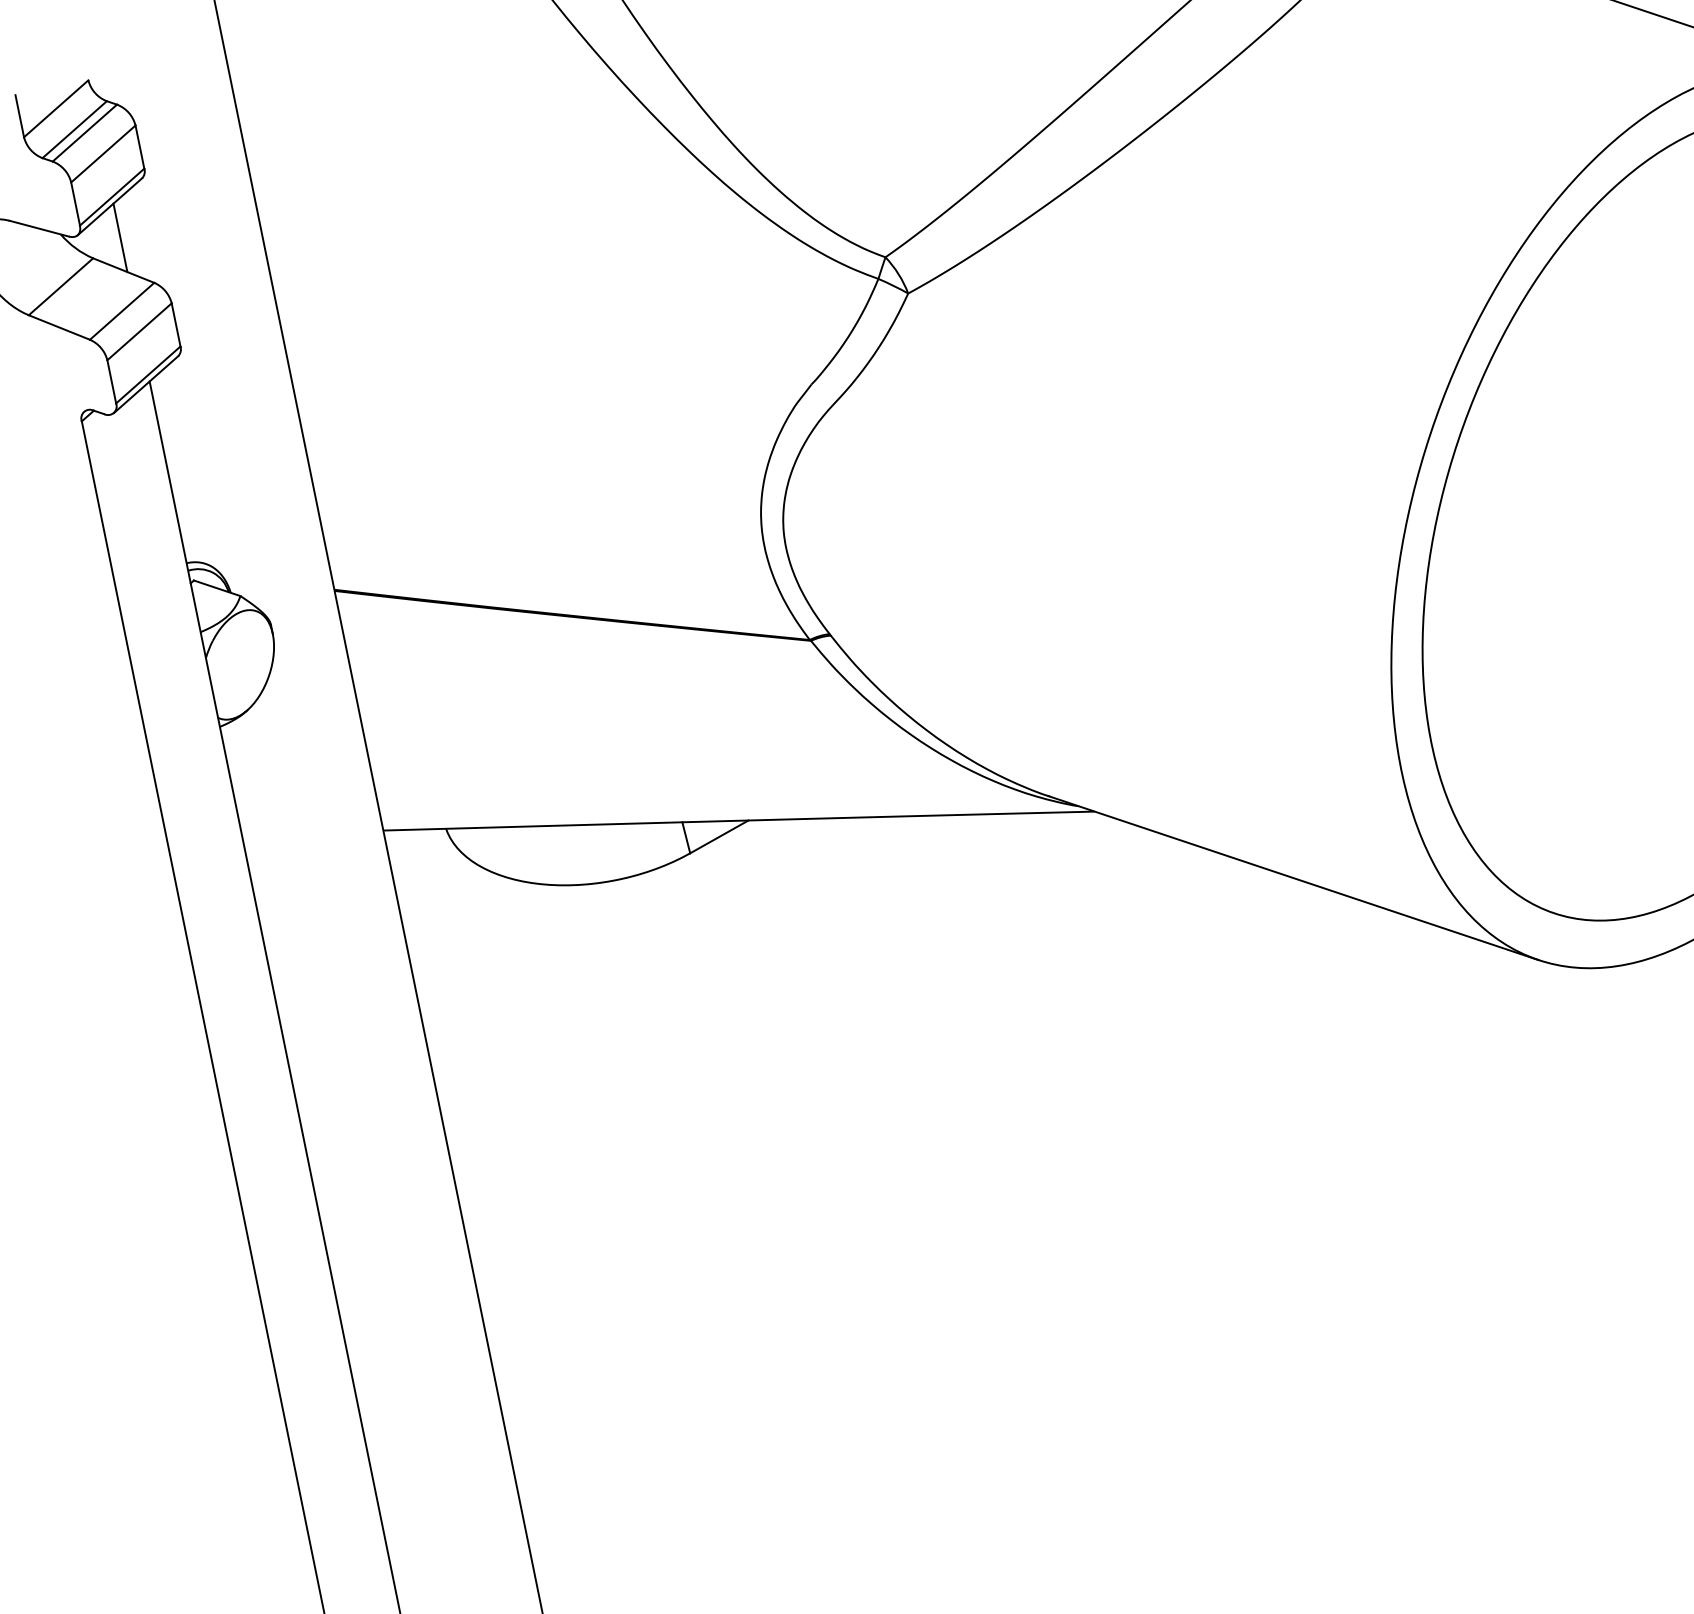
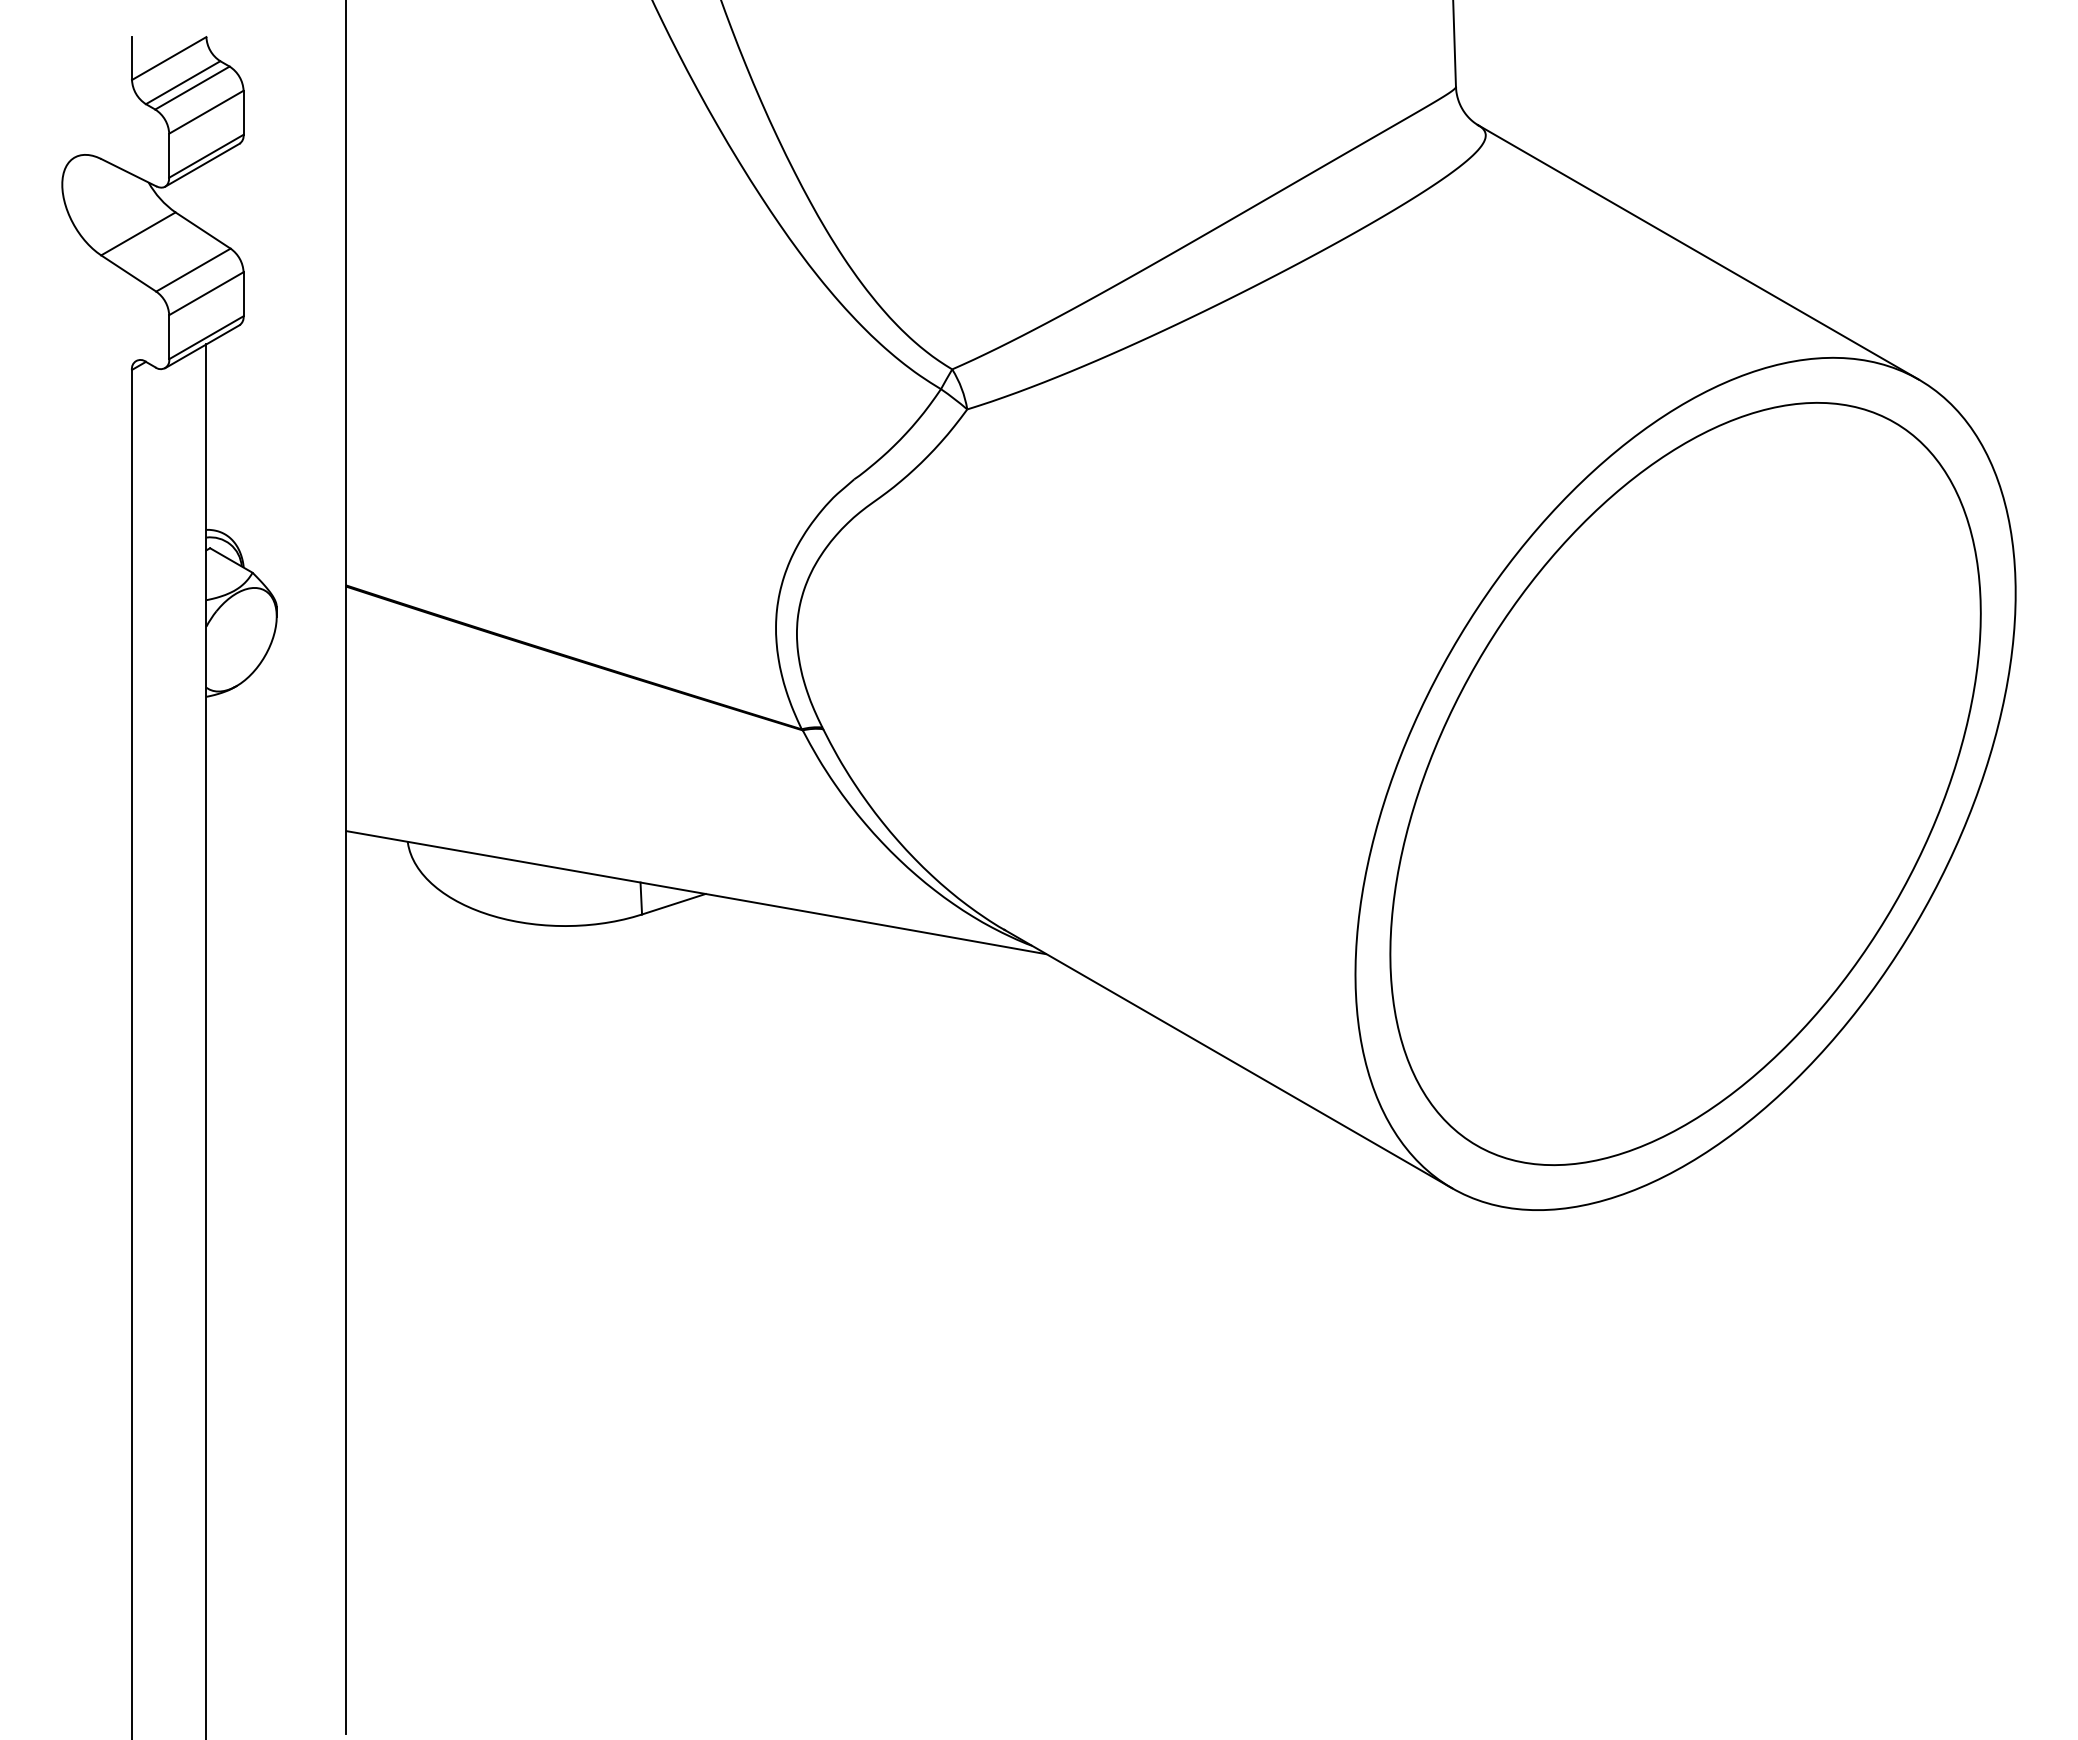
line: (120, 237) -> (206, 197), removed

